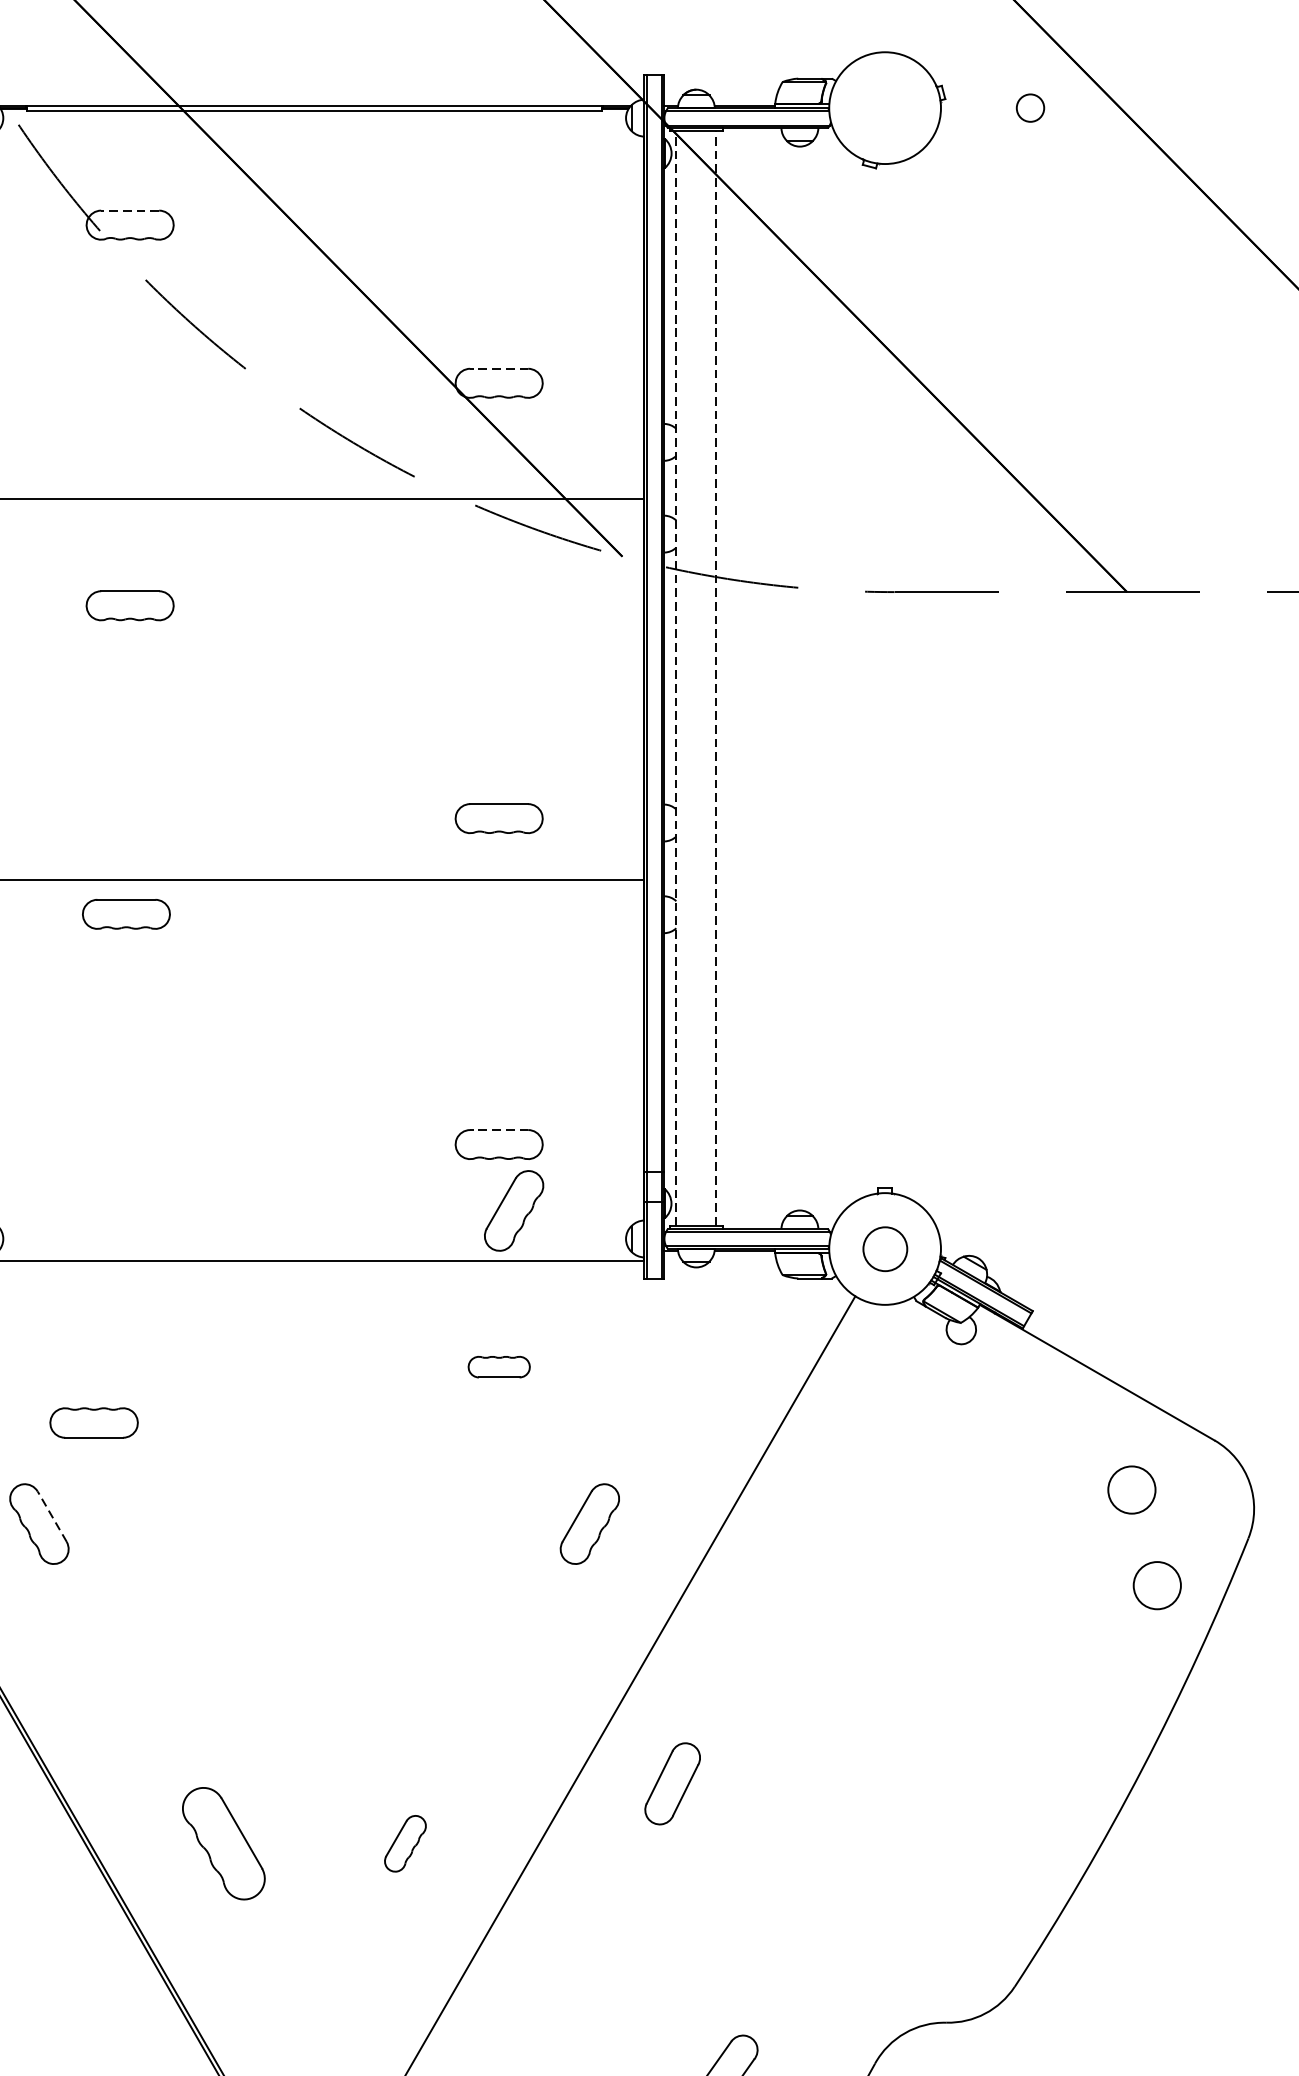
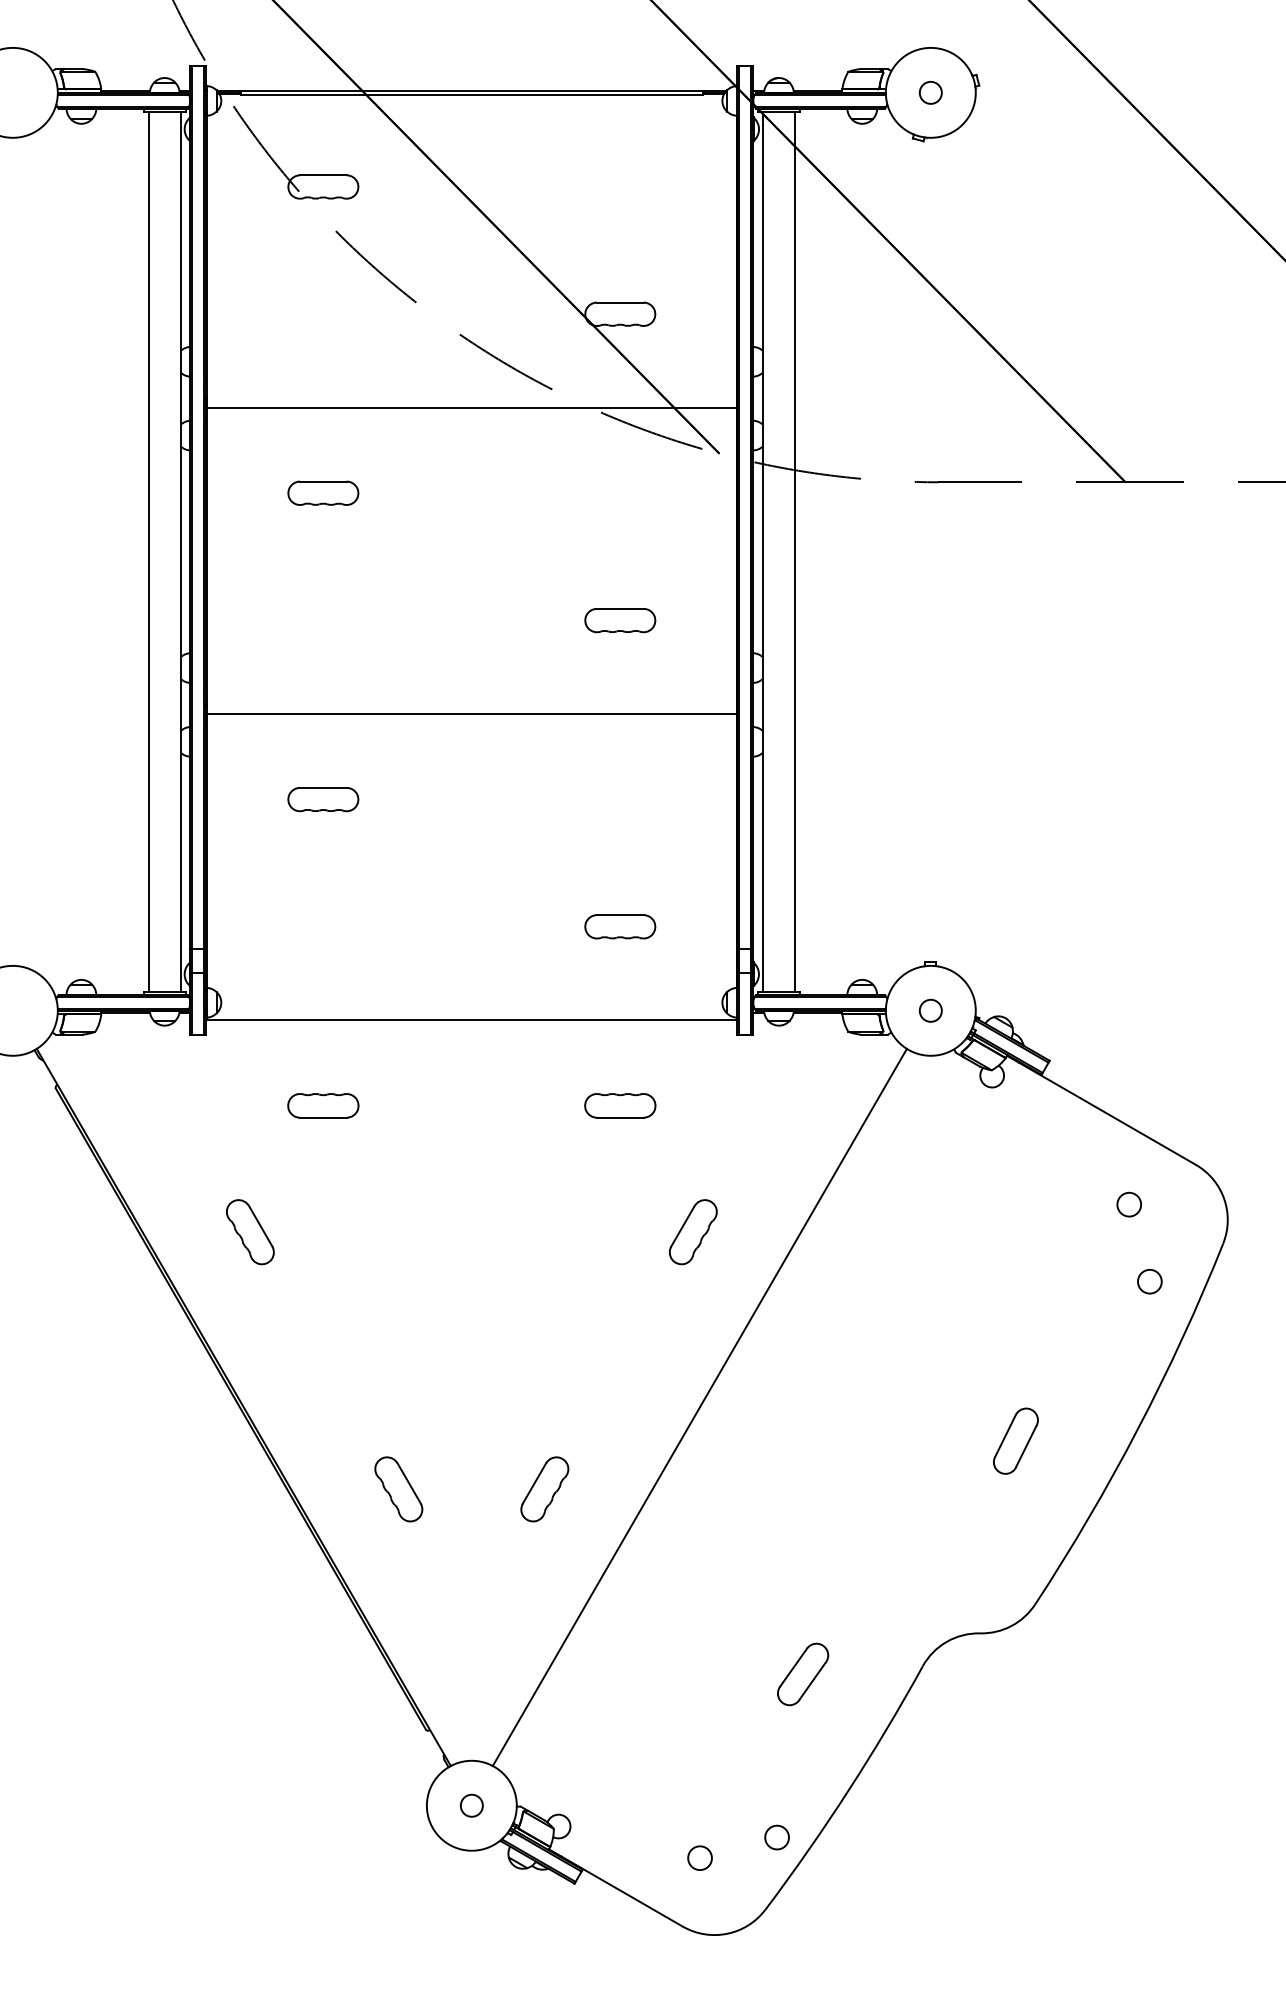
circle: (1030, 107) -> (930, 92), moved
line: (129, 210) -> (322, 175), dashed -> solid
line: (498, 368) -> (619, 302), dashed -> solid
line: (675, 678) -> (762, 551), dashed -> solid
line: (716, 678) -> (795, 551), dashed -> solid
part: (499, 818) -> (620, 620), moved
part: (126, 914) -> (323, 799), moved
line: (498, 1130) -> (619, 915), dashed -> solid
part: (513, 1211) -> (631, 980), removed
circle: (884, 1248) -> (930, 1010), size x0.62
part: (499, 1366) -> (620, 1105), size x1.43
part: (94, 1422) -> (323, 1105), moved
circle: (1130, 1489) -> (1128, 1204), size x0.62
line: (52, 1515) -> (260, 1225), dashed -> solid
circle: (1156, 1585) -> (1149, 1281), size x0.62
part: (672, 1782) -> (1015, 1440), moved
part: (223, 1843) -> (398, 1489), size x0.71
part: (404, 1843) -> (544, 1489), size x1.43

